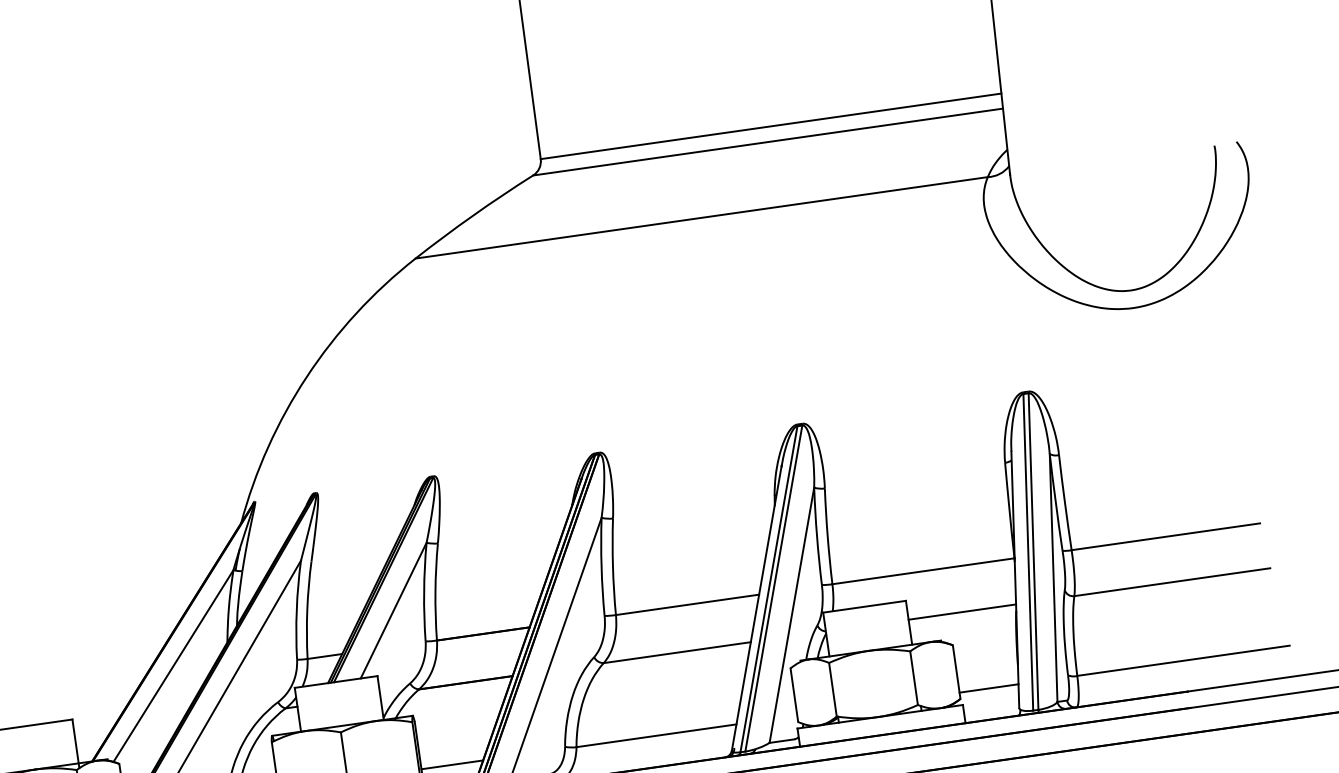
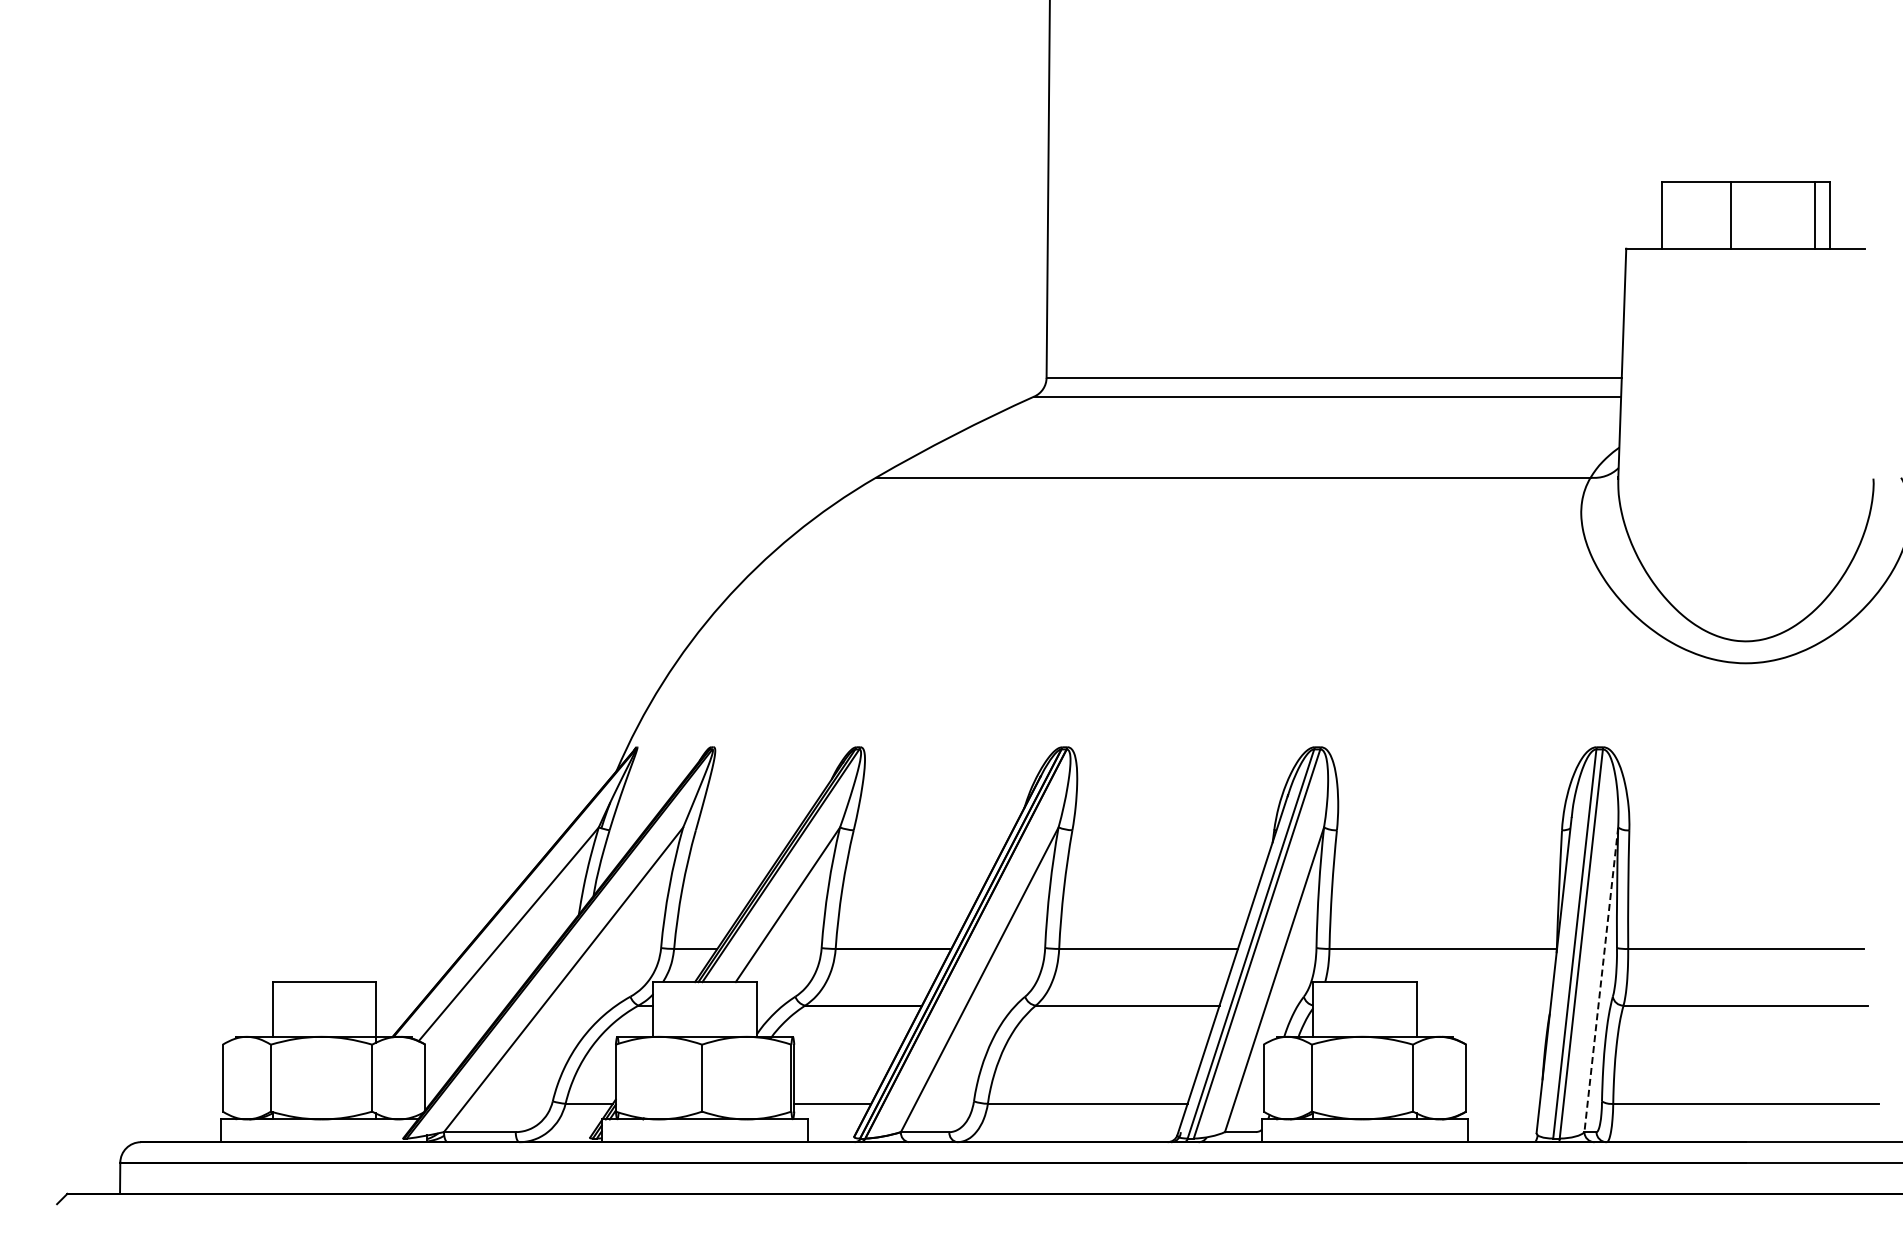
line: (1053, 578) -> (1601, 980), solid -> dashed
line: (962, 612) -> (1483, 1005), removed
line: (988, 688) -> (1502, 1103), removed

